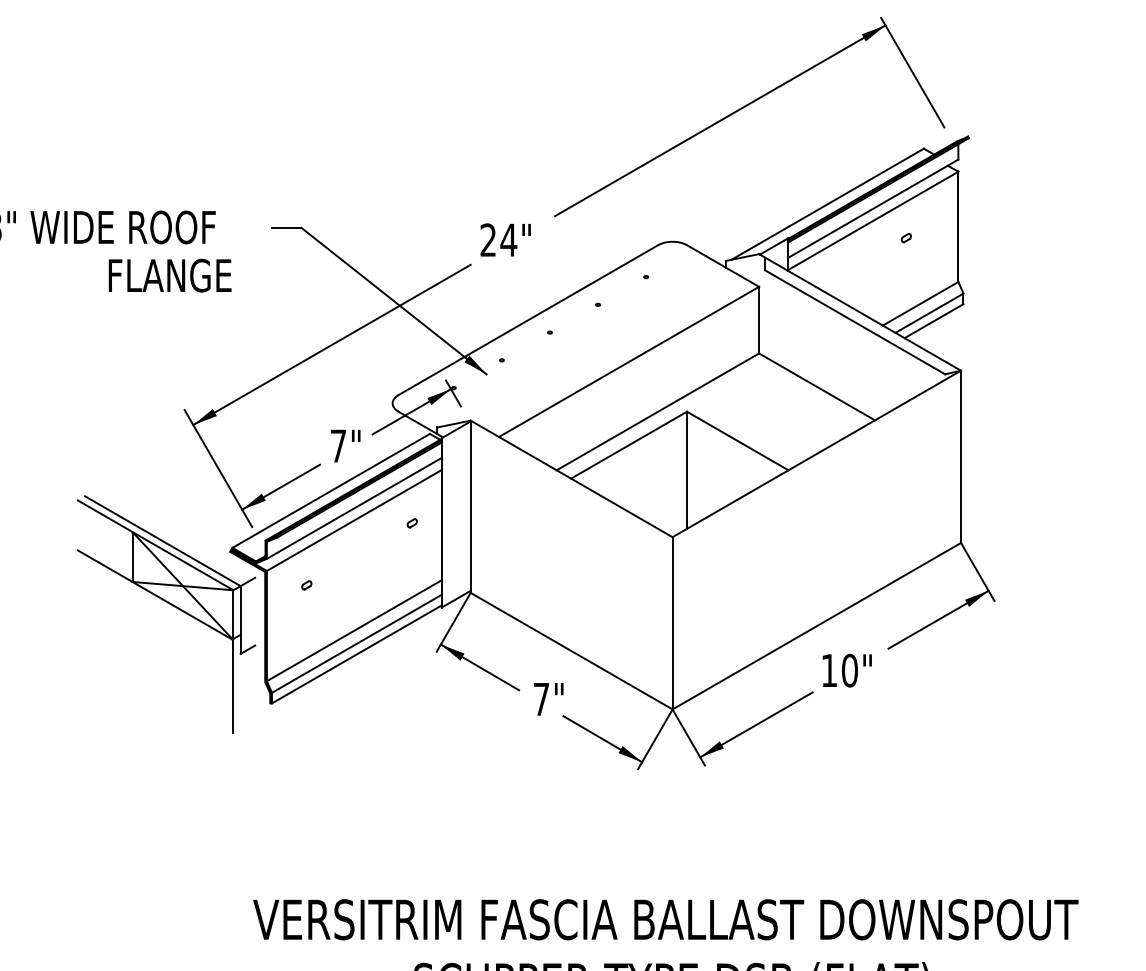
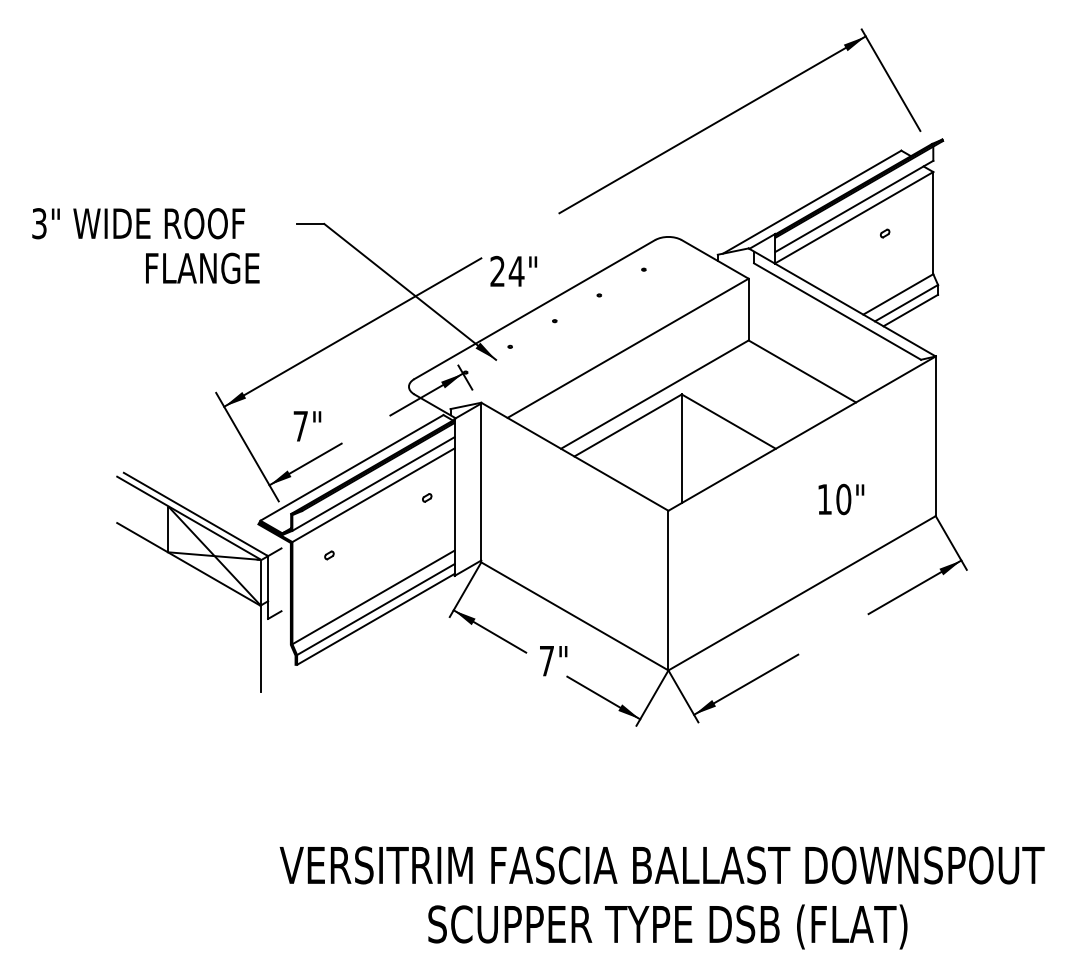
text: (505, 239) -> (513, 270), moved
text: (345, 446) -> (307, 426), moved
text: (847, 670) -> (841, 499), moved

